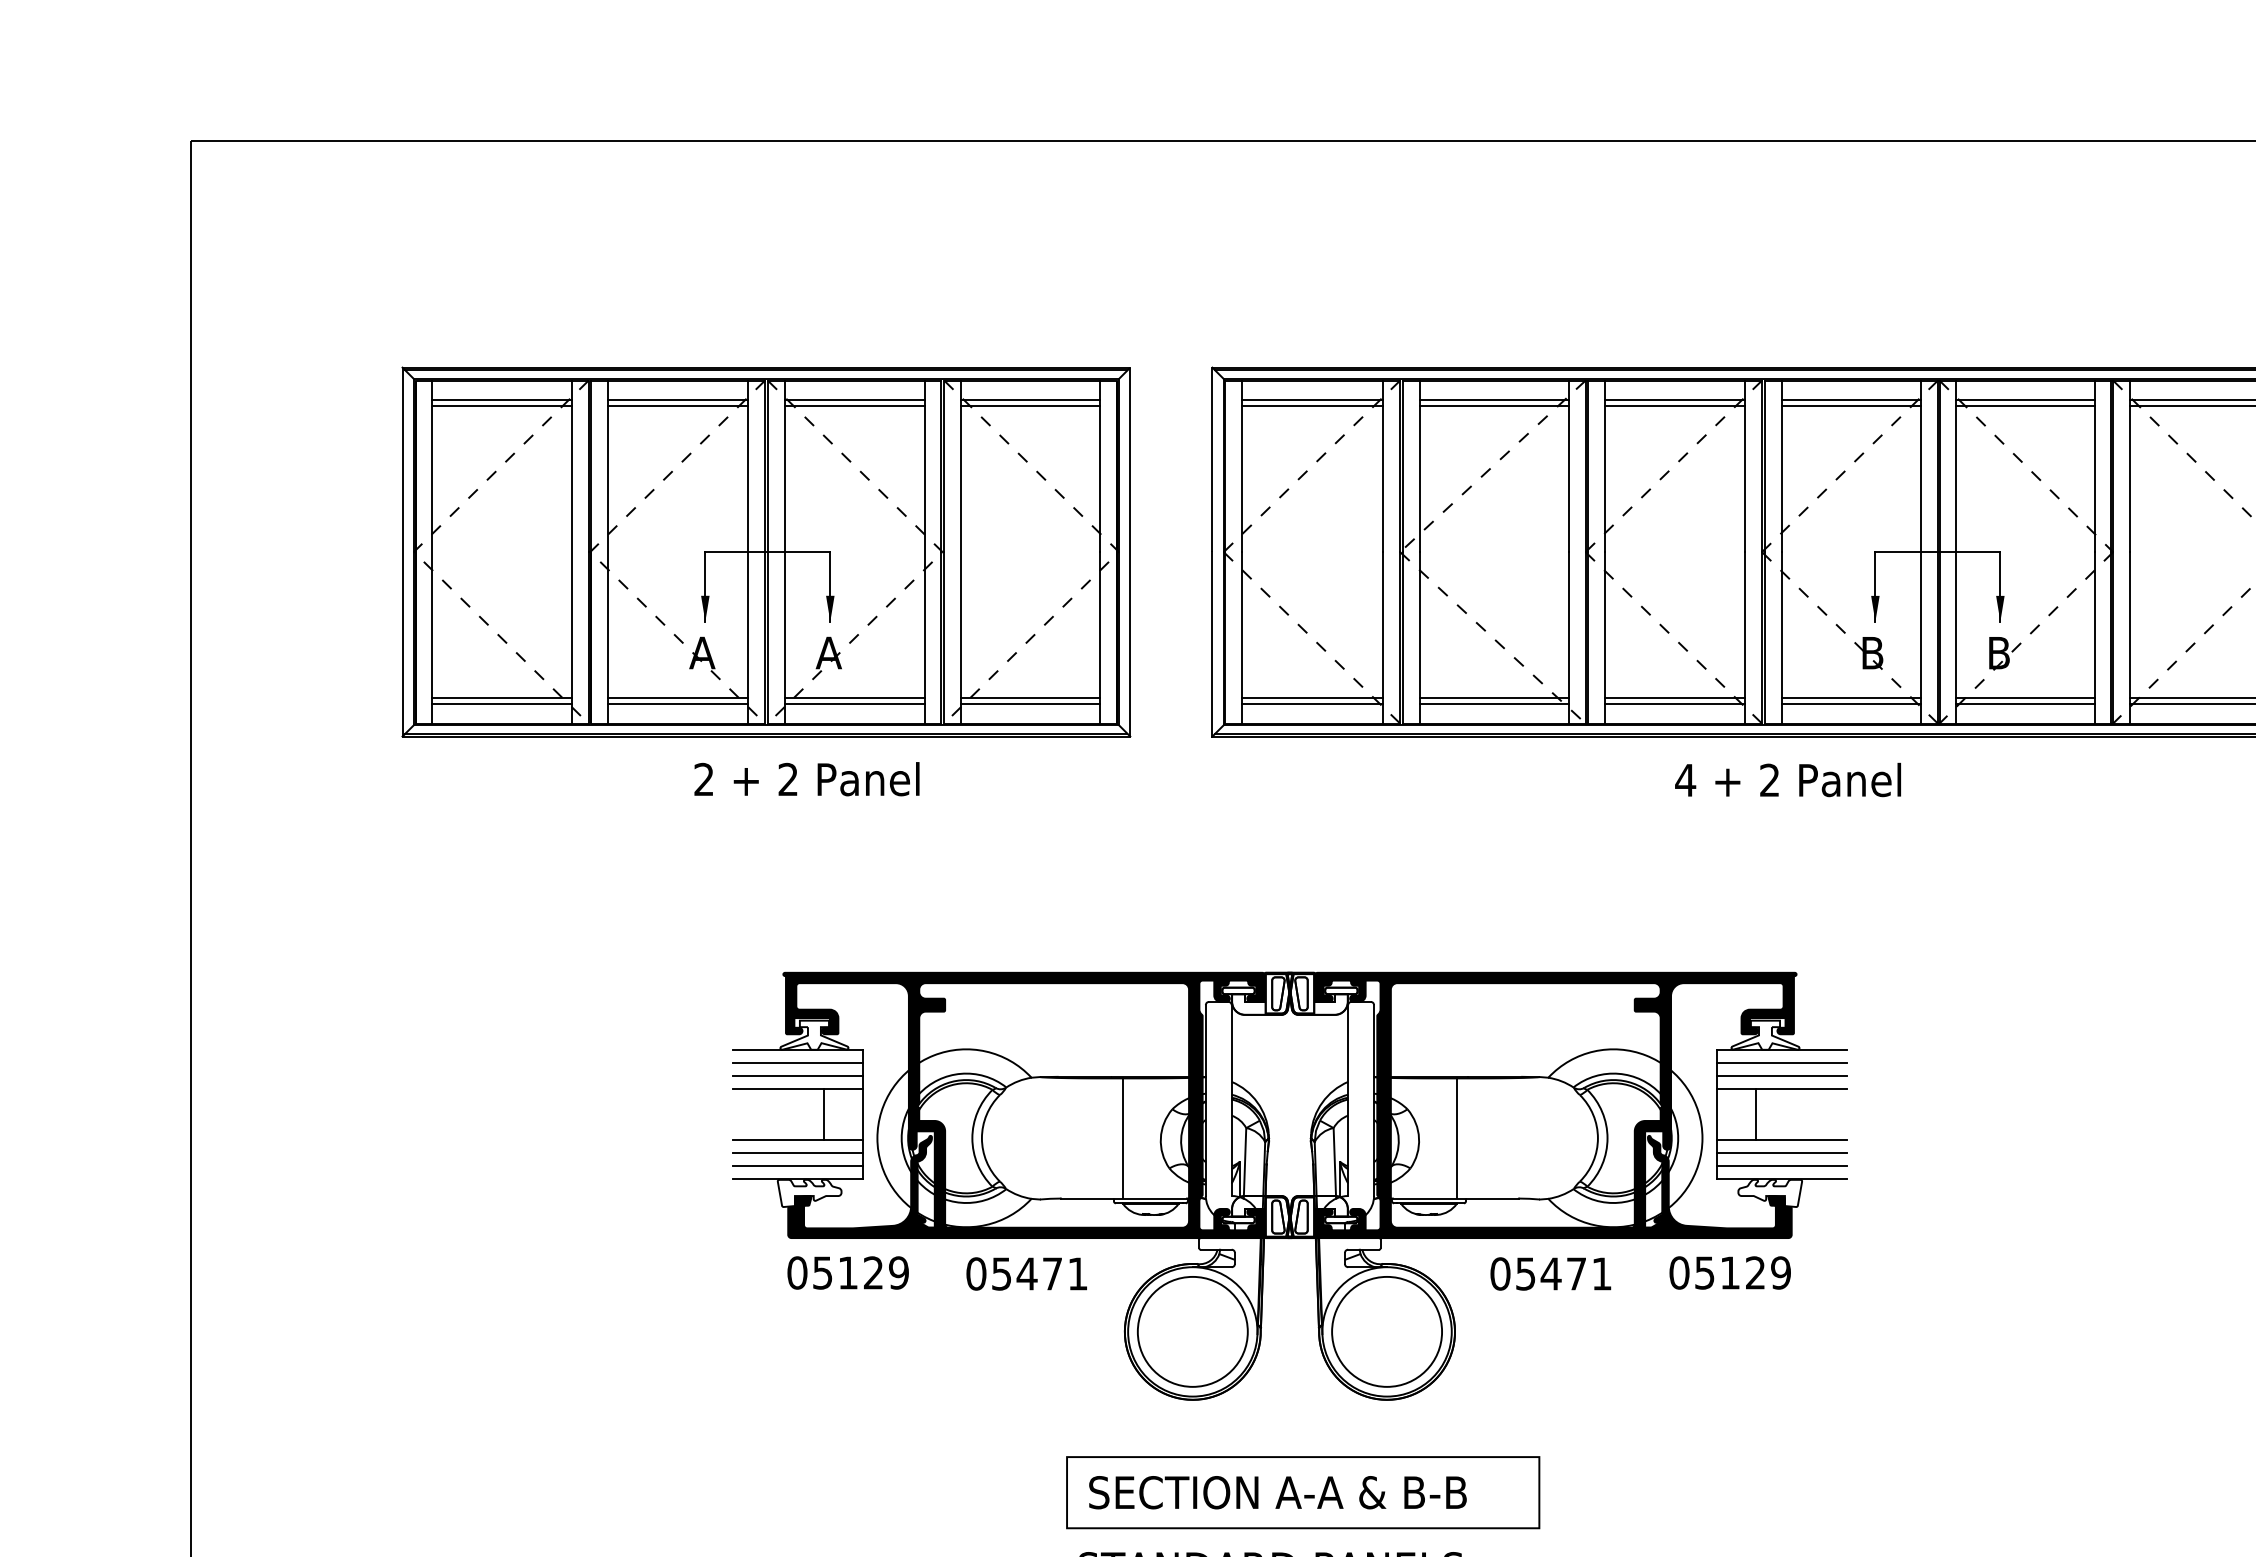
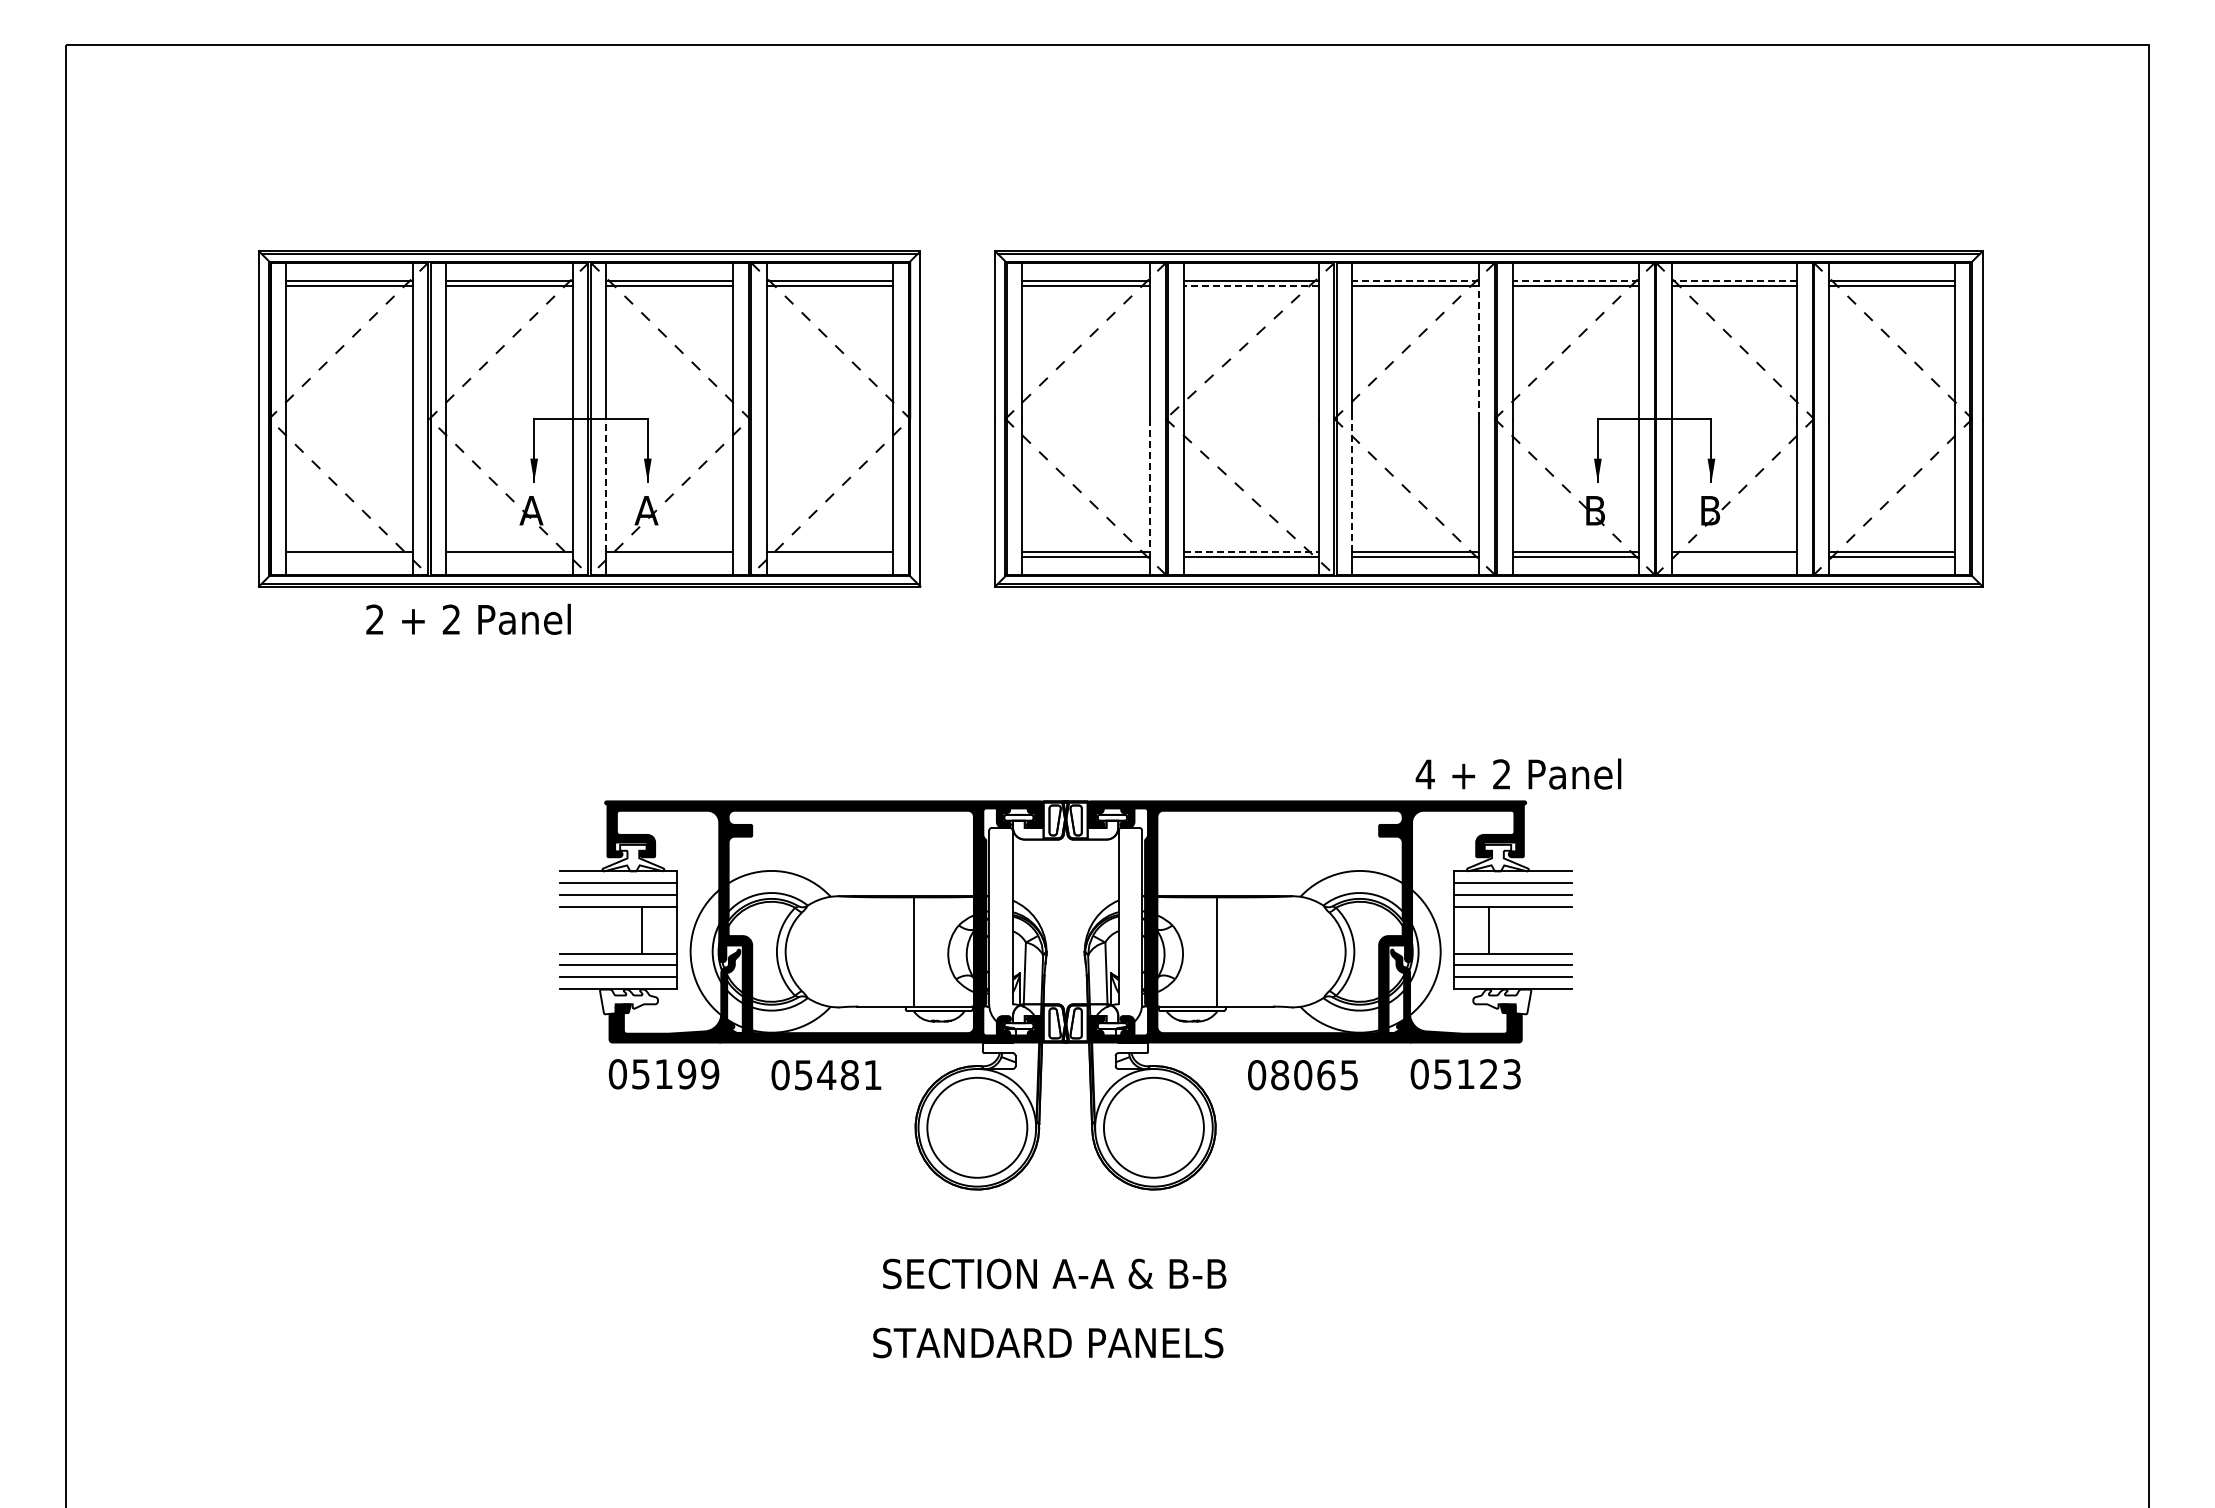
line: (1674, 399) -> (1415, 280), solid -> dashed
line: (1850, 399) -> (1575, 280), solid -> dashed
line: (2025, 399) -> (1734, 280), solid -> dashed
line: (1494, 406) -> (1251, 286), solid -> dashed
line: (1745, 479) -> (1479, 352), solid -> dashed
line: (784, 624) -> (606, 484), solid -> dashed
line: (1605, 624) -> (1352, 484), solid -> dashed
line: (1383, 625) -> (1150, 485), solid -> dashed
line: (1494, 697) -> (1251, 551), solid -> dashed
line: (502, 703) -> (349, 556), removed
line: (678, 703) -> (509, 556), removed
line: (854, 703) -> (669, 556), removed
line: (1030, 703) -> (829, 556), removed
line: (2025, 703) -> (1734, 556), removed
text: (806, 778) -> (468, 618), moved
text: (1788, 779) -> (1518, 773), moved
text: (873, 1273) -> (687, 1074), 05129 -> 05199
text: (1781, 1273) -> (1512, 1074), 05129 -> 05123
text: (1052, 1274) -> (849, 1075), 05471 -> 05481
text: (1563, 1274) -> (1314, 1075), 05471 -> 08065
part: (1302, 1492) -> (1077, 1273), removed

